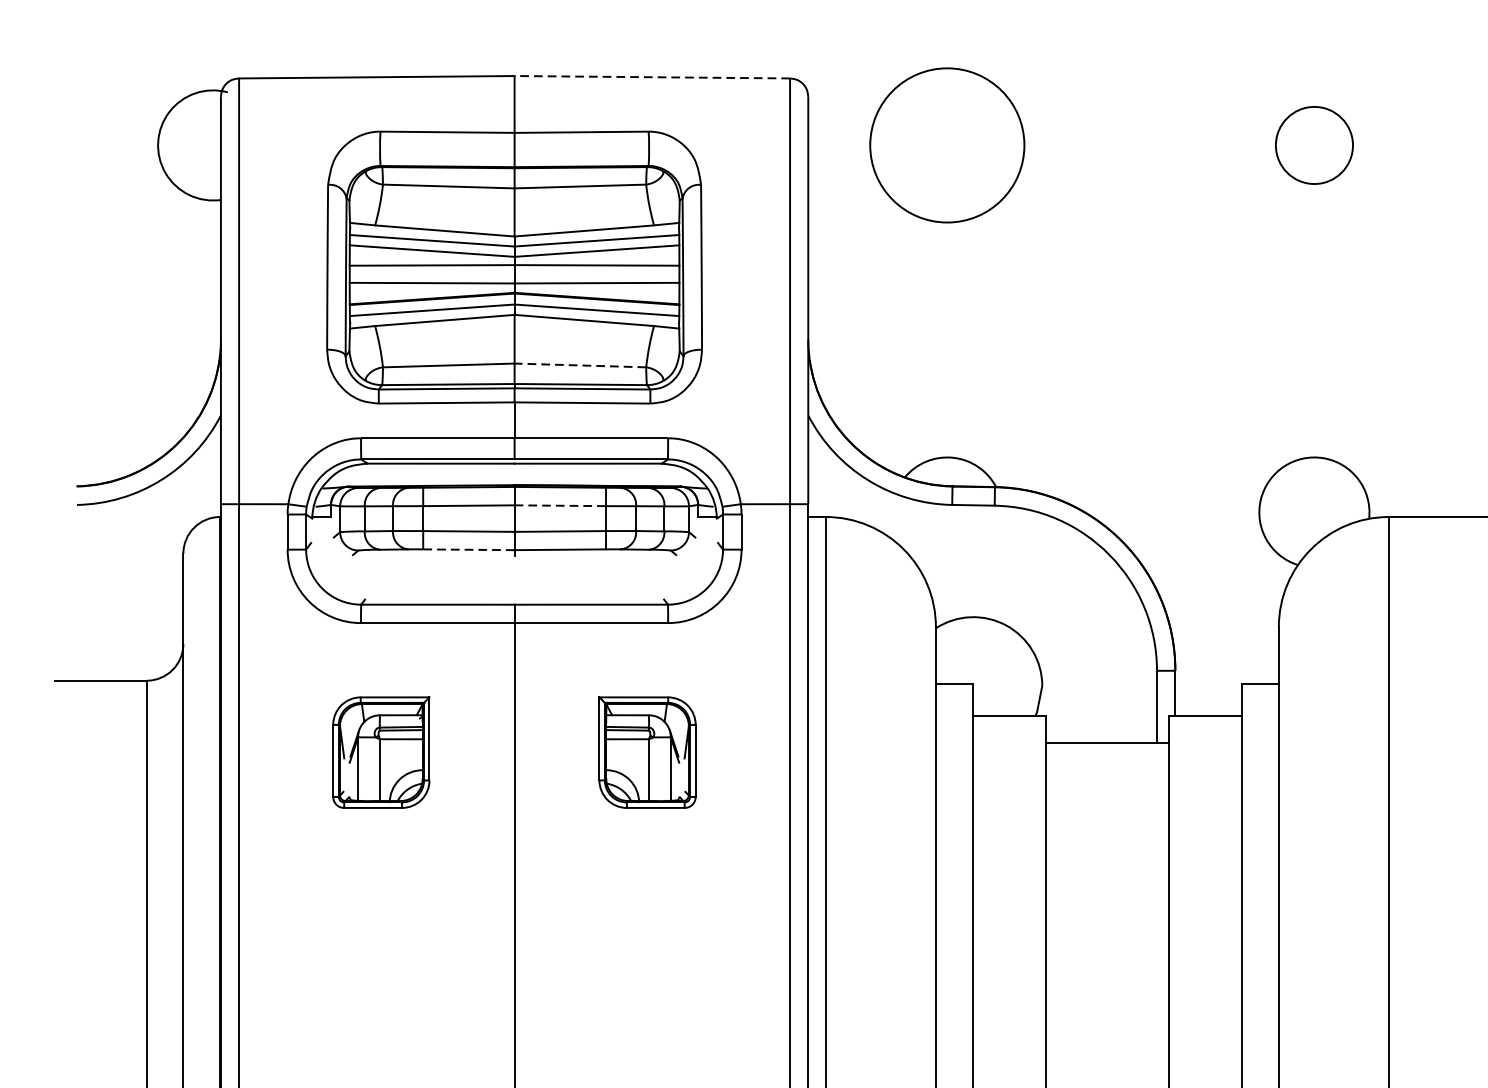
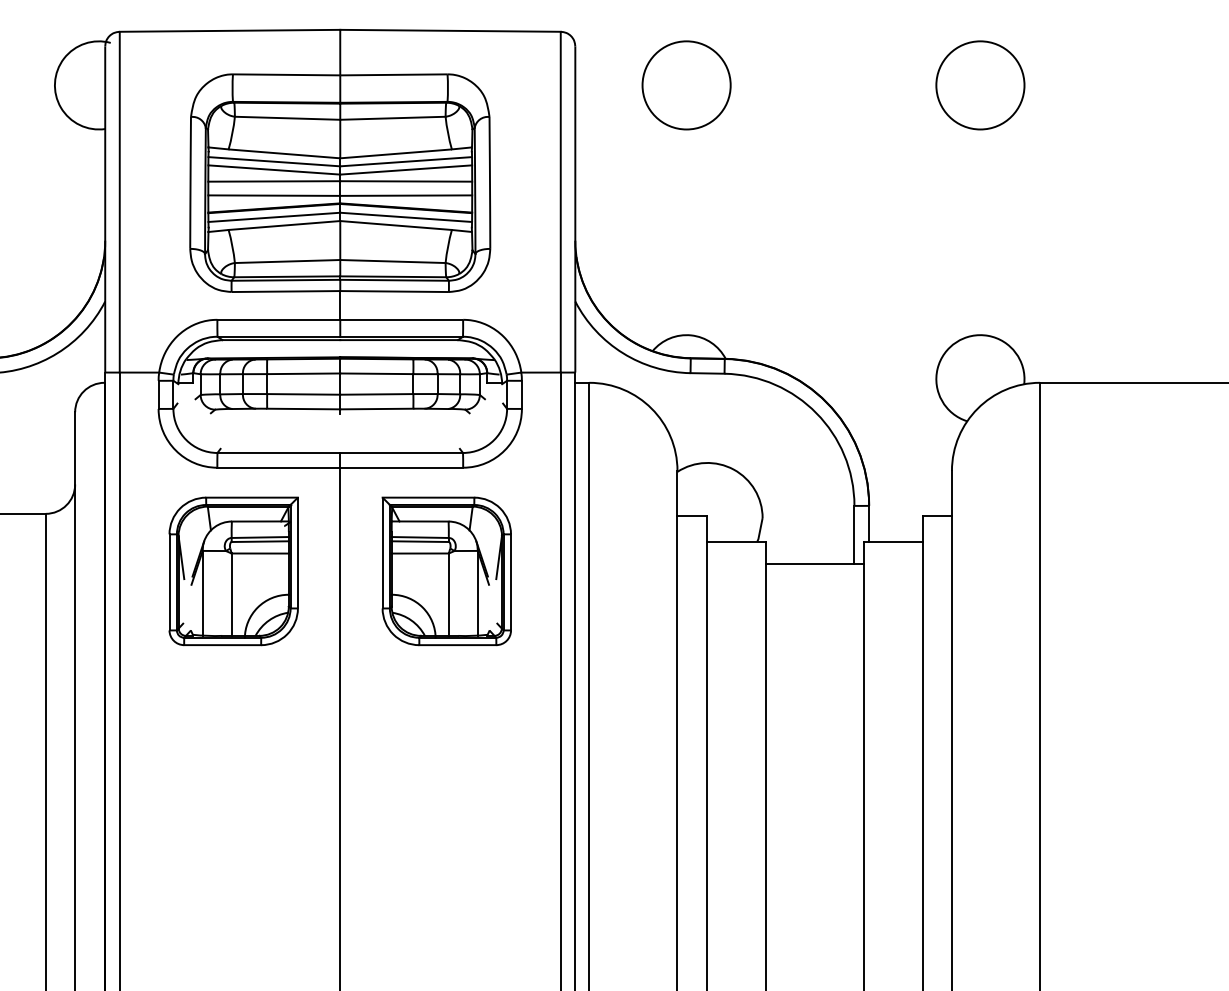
line: (652, 76) -> (450, 30), dashed -> solid
circle: (947, 145) -> (686, 85), size x0.71
circle: (1314, 145) -> (980, 85), size x1.43
line: (579, 365) -> (392, 261), dashed -> solid
line: (559, 505) -> (376, 373), dashed -> solid
line: (468, 550) -> (303, 409), dashed -> solid
part: (381, 752) -> (233, 571), size x1.67
part: (647, 752) -> (446, 571), size x1.67

